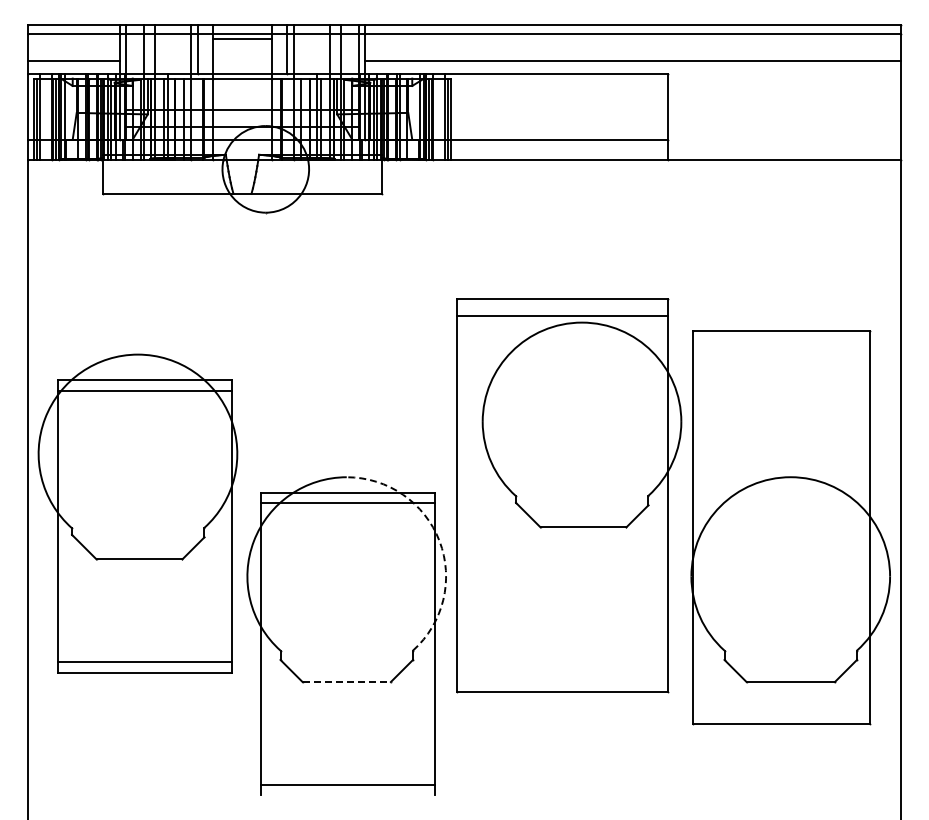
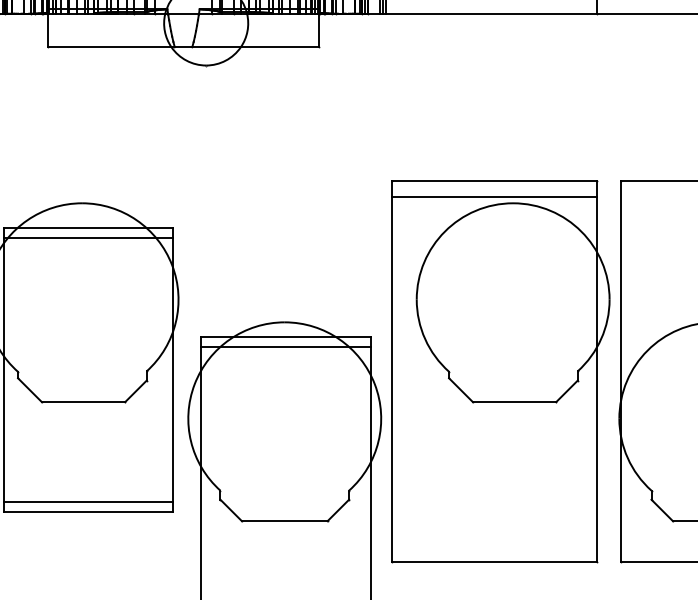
part: (569, 495) -> (501, 371), moved
arc: (439, 541) -> (374, 384), dashed -> solid
line: (347, 682) -> (285, 521), dashed -> solid

